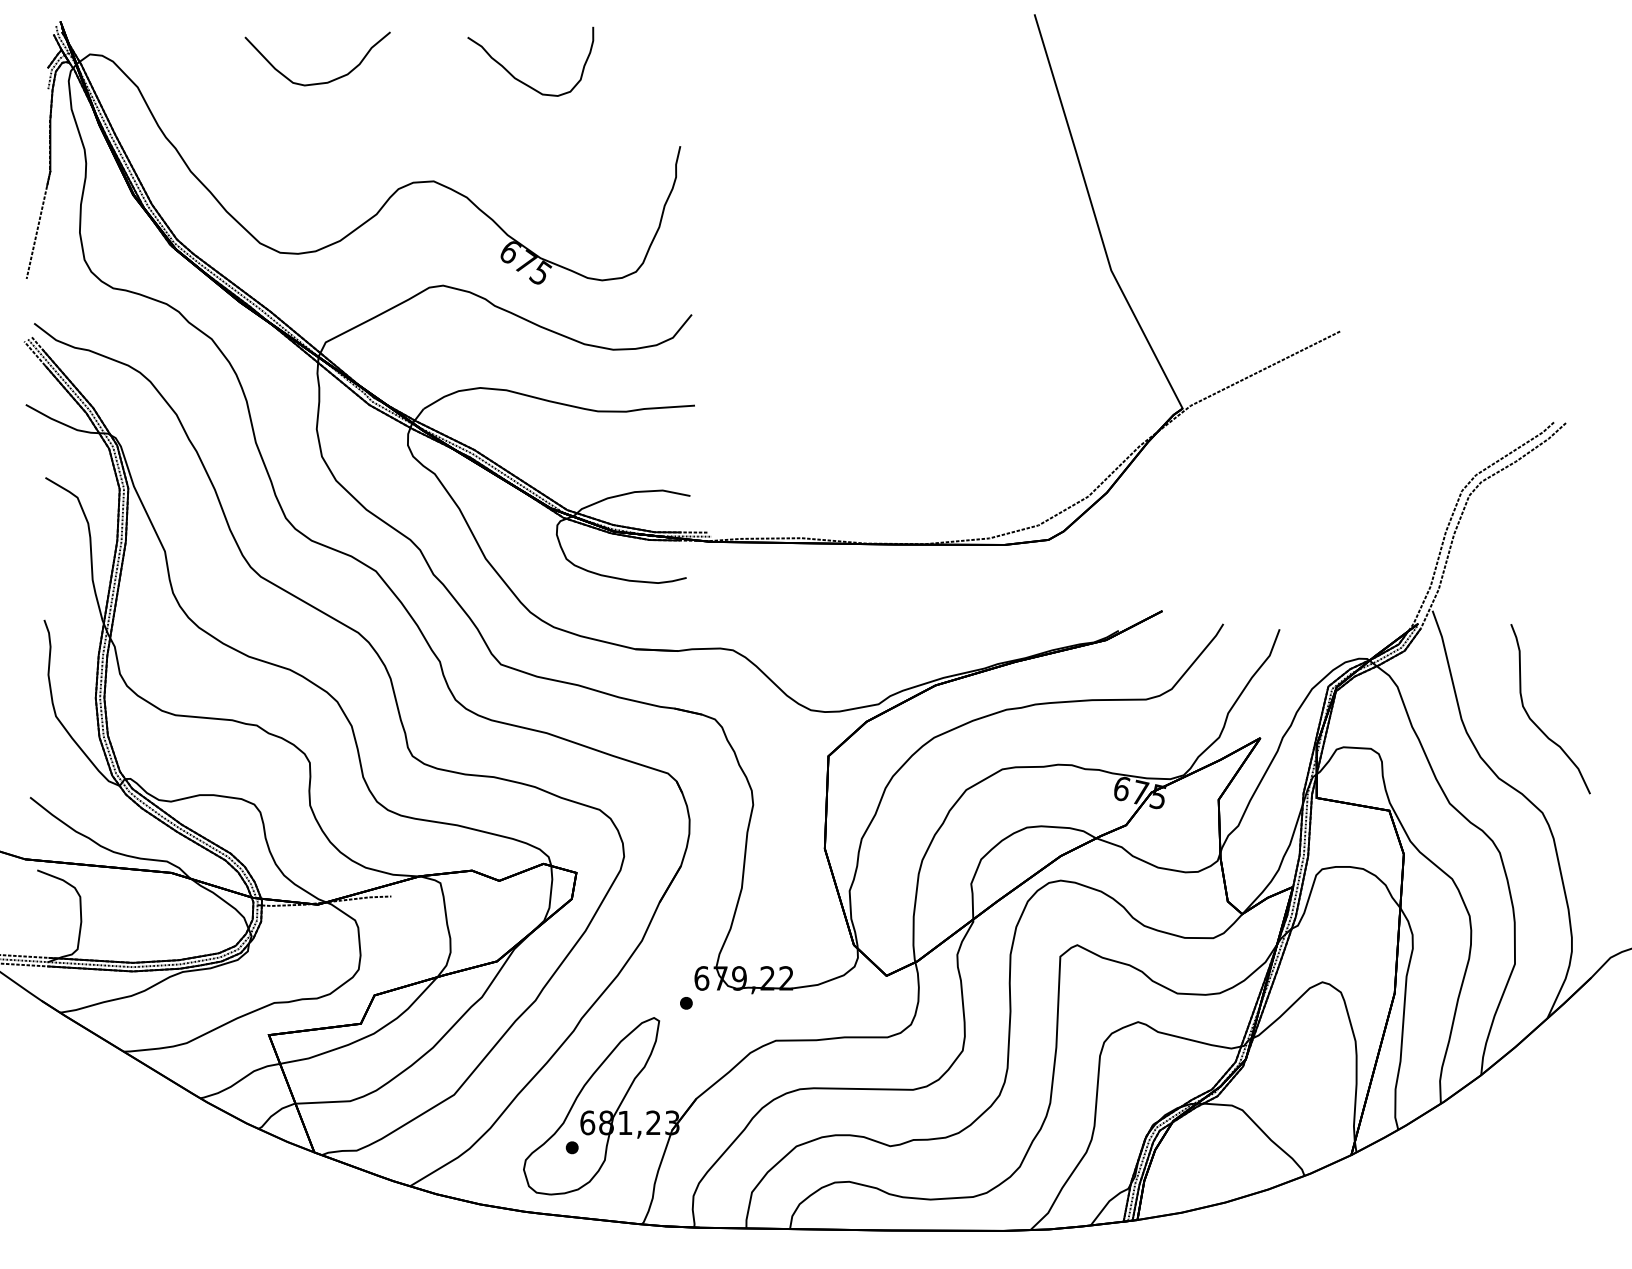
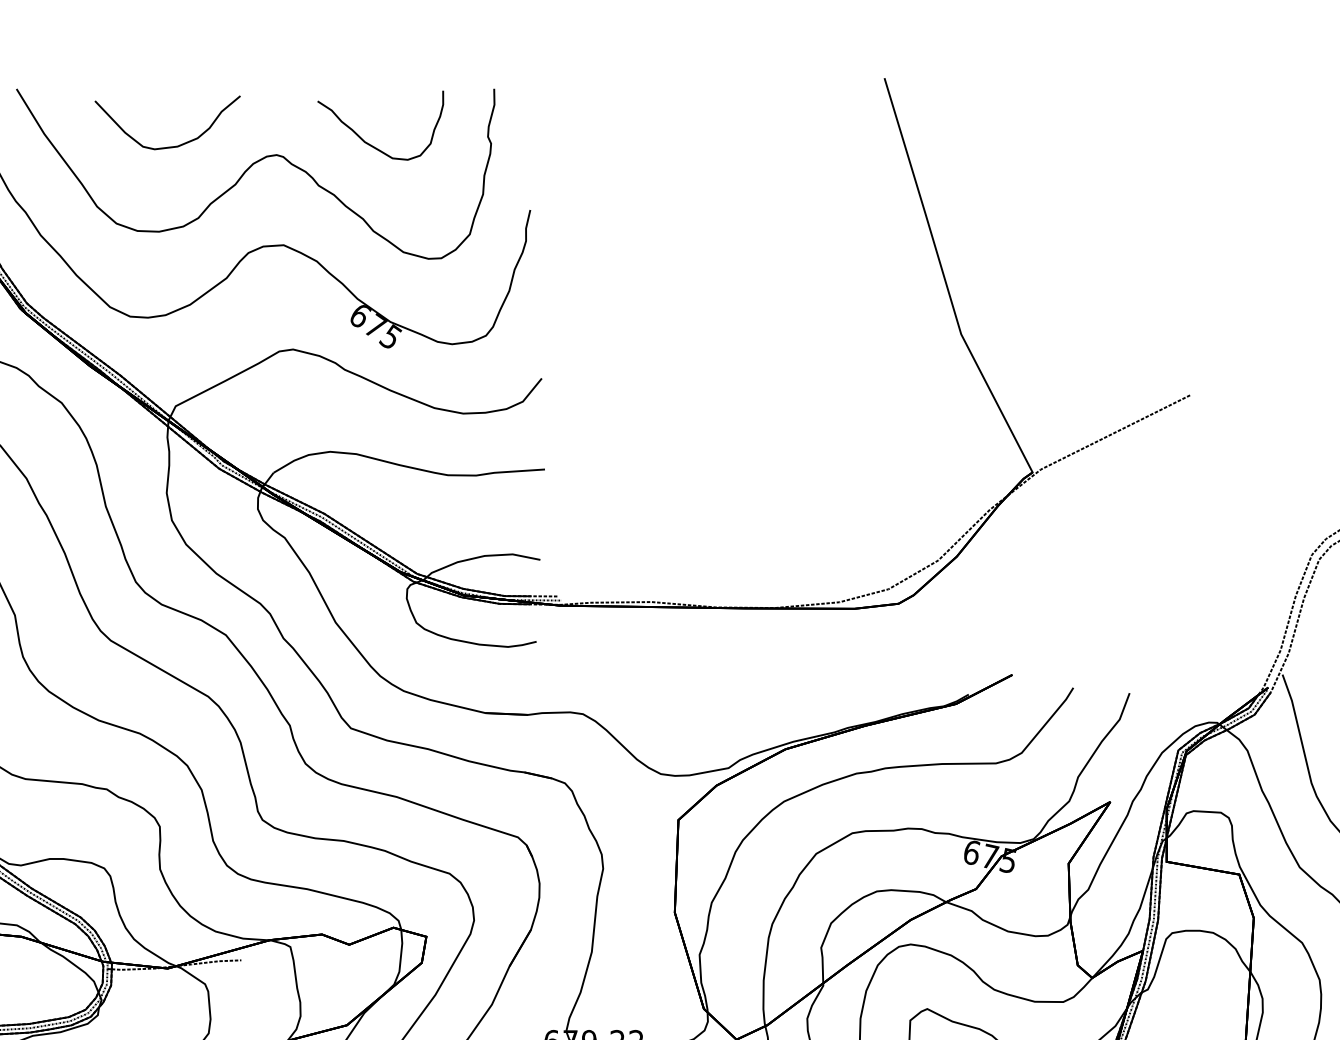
curve: (400, 104) -> (250, 168), added

